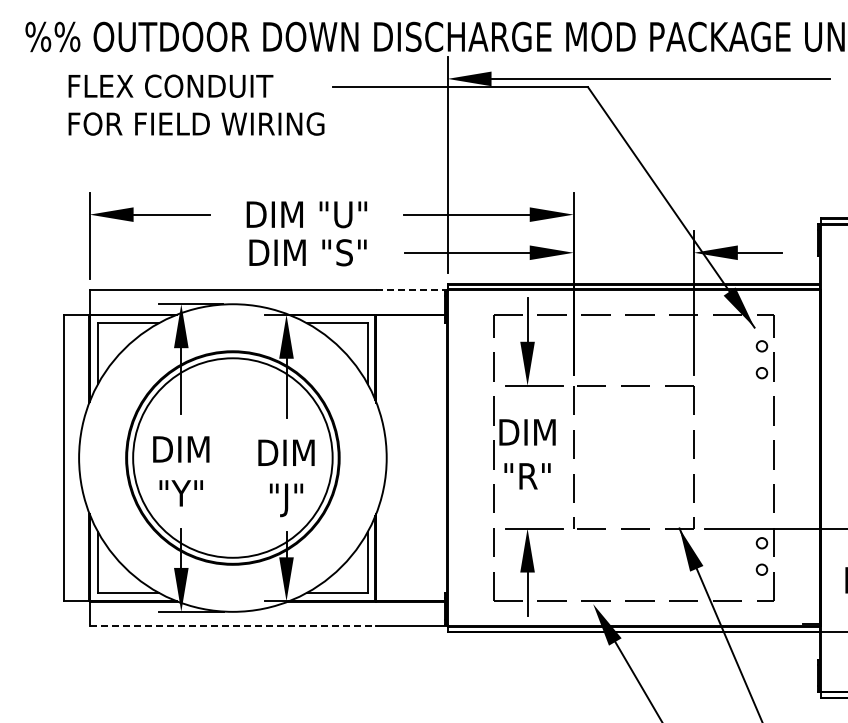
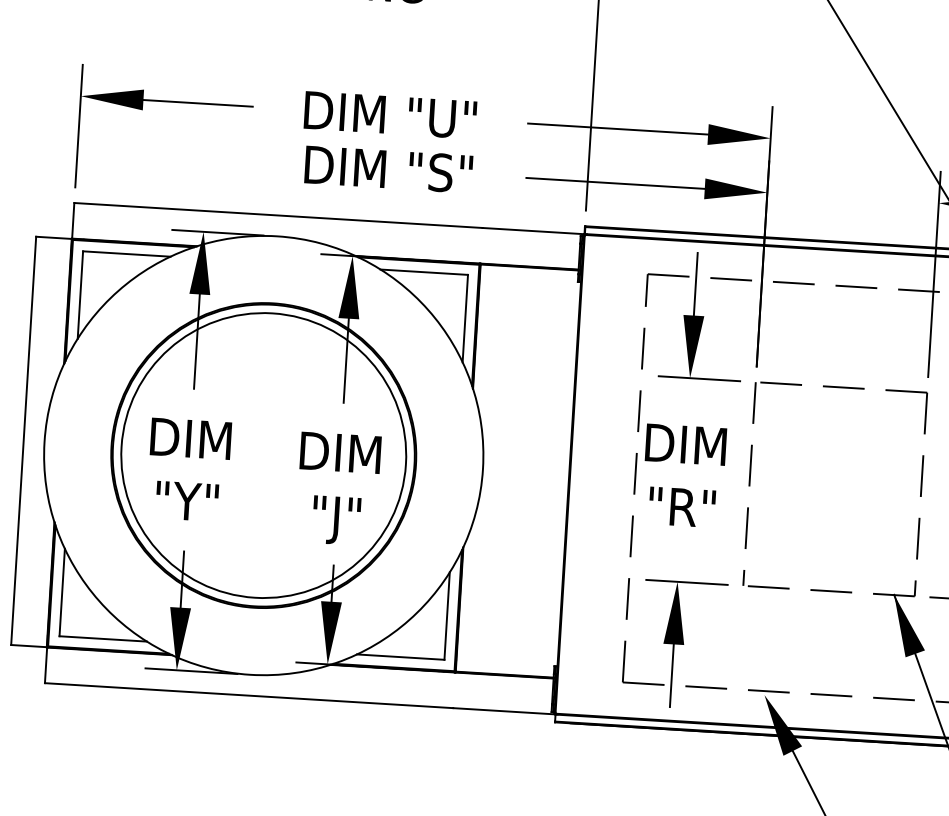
line: (412, 289) -> (534, 230), dashed -> solid
line: (233, 626) -> (249, 695), dashed -> solid

